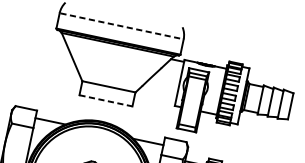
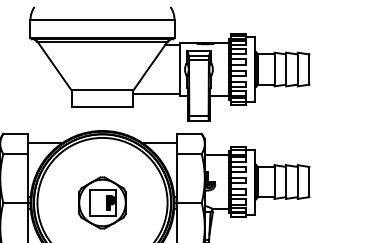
line: (122, 26) -> (103, 20), dashed -> solid
line: (154, 99) -> (156, 93), added
line: (105, 100) -> (102, 106), dashed -> solid

